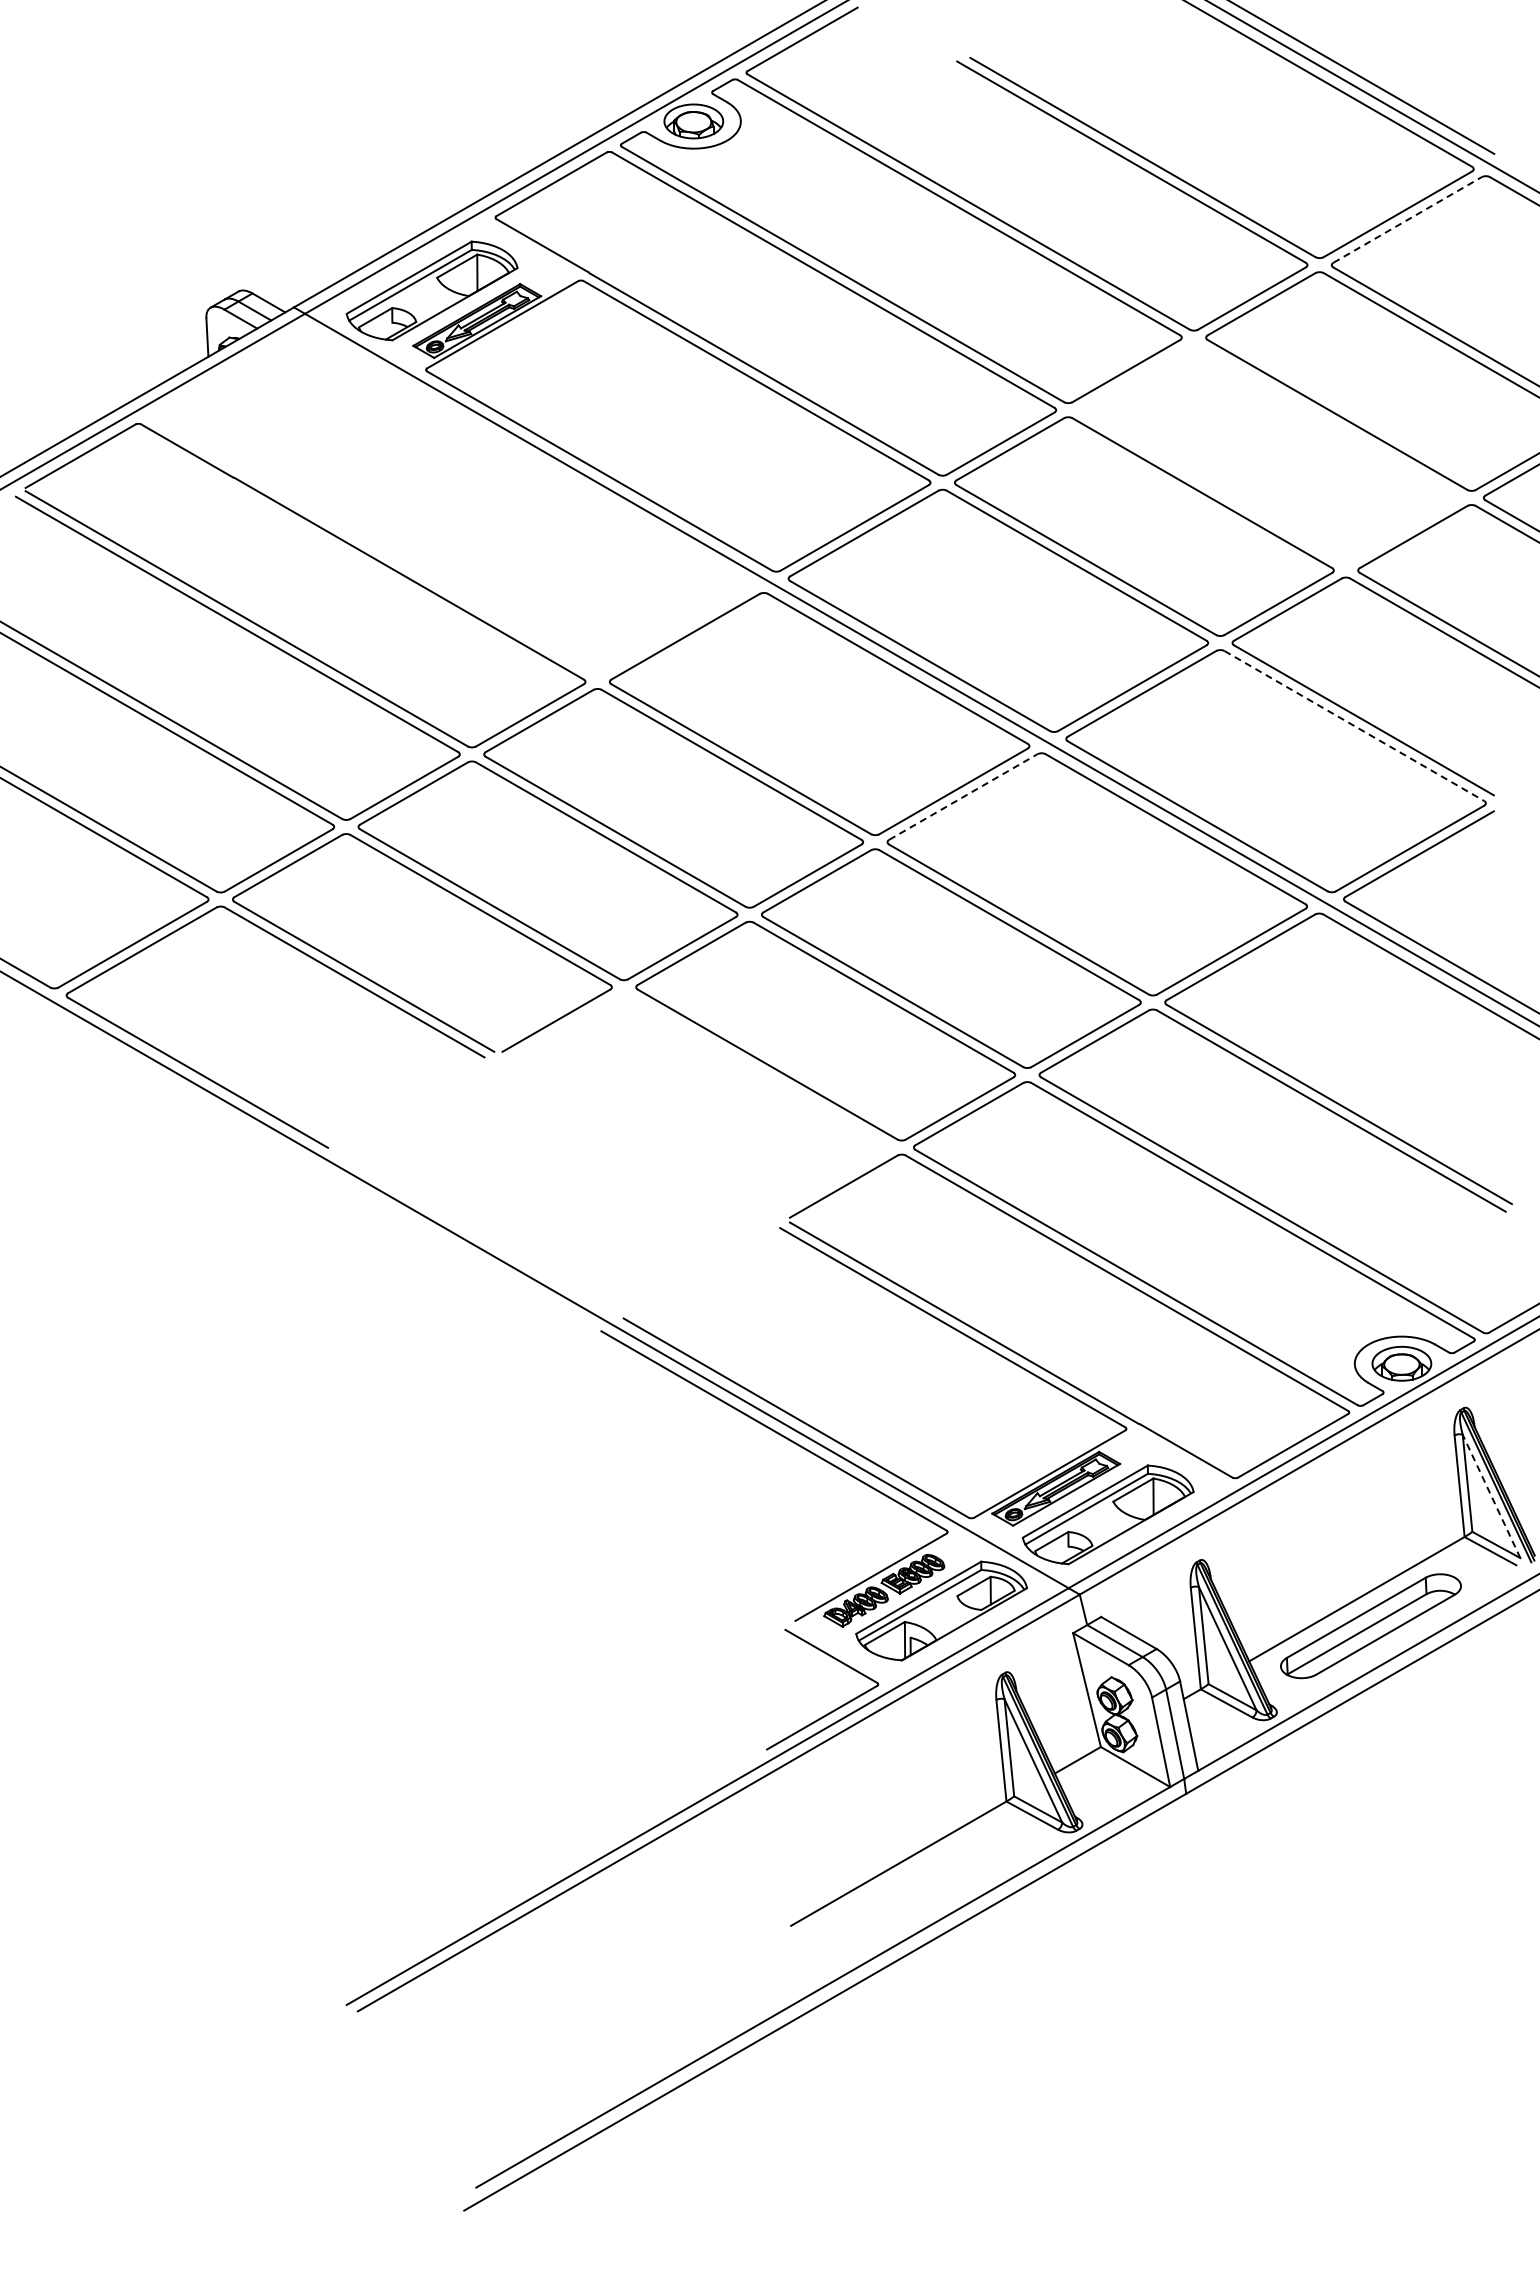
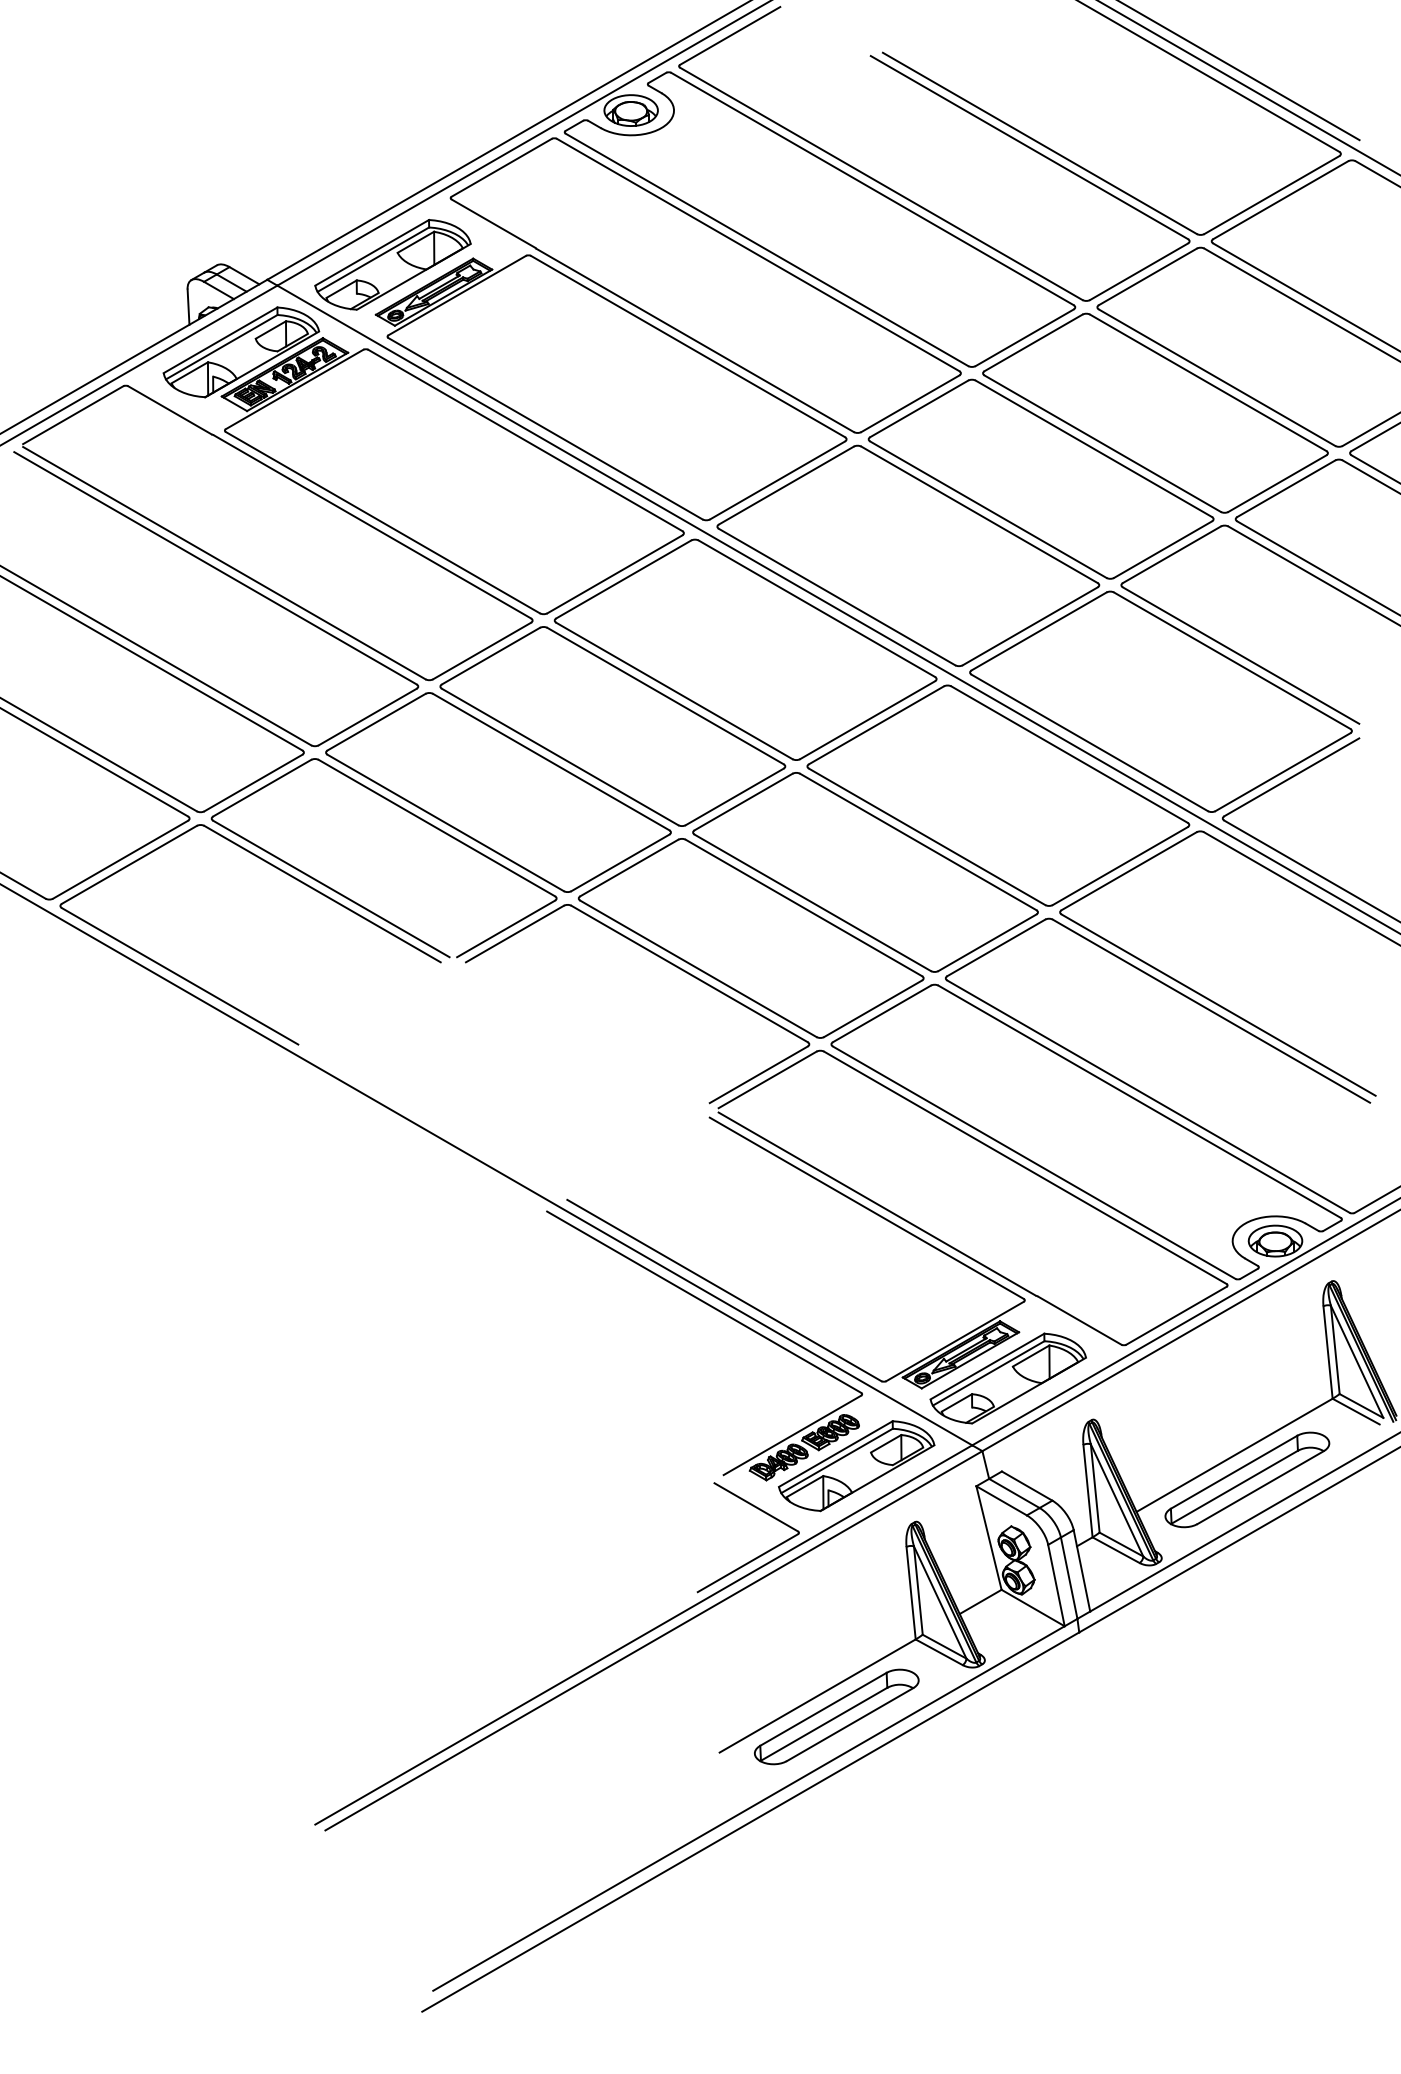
line: (1407, 219) -> (1280, 199), dashed -> solid
part: (1269, 453) -> (1155, 412), added
part: (465, 505) -> (423, 460), added
line: (1354, 726) -> (1232, 661), dashed -> solid
line: (963, 797) -> (876, 725), dashed -> solid
part: (726, 1053) -> (660, 958), added
line: (1491, 1495) -> (1357, 1360), dashed -> solid
part: (919, 1886) -> (836, 1716), added

